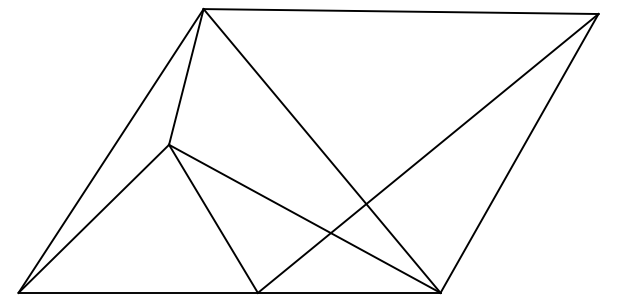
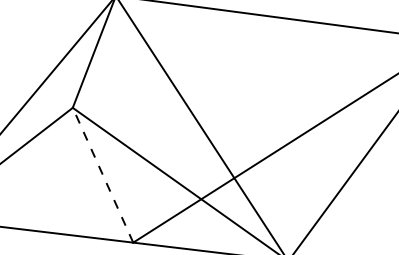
line: (213, 218) -> (103, 174), solid -> dashed

